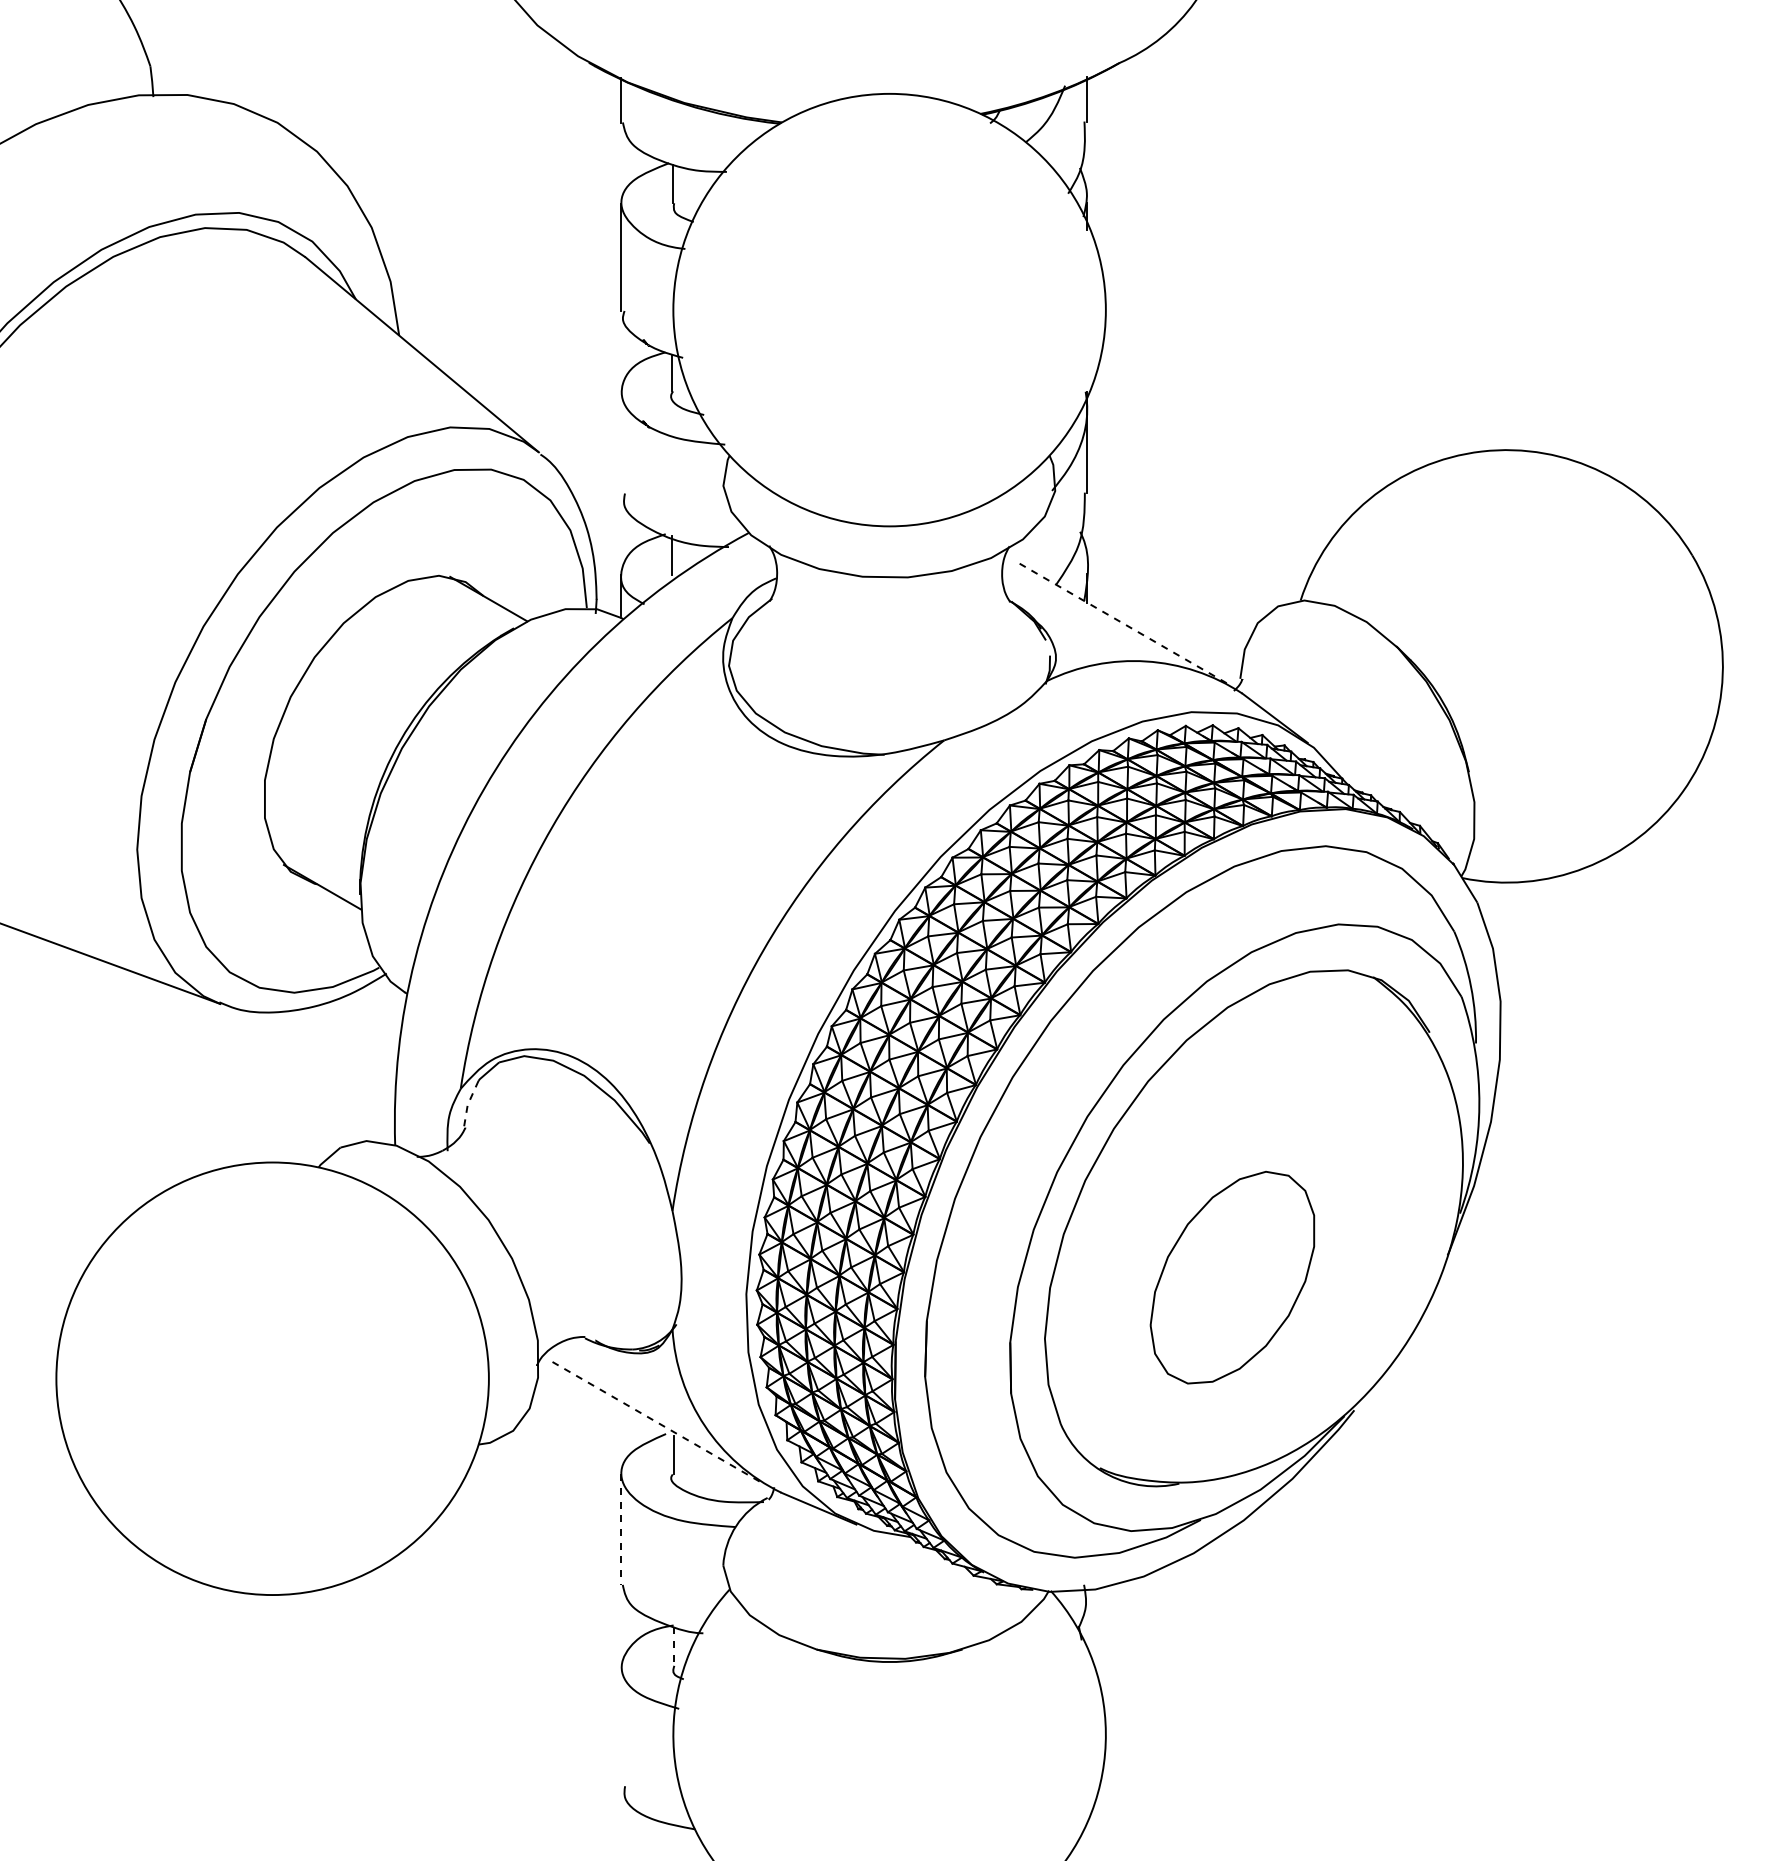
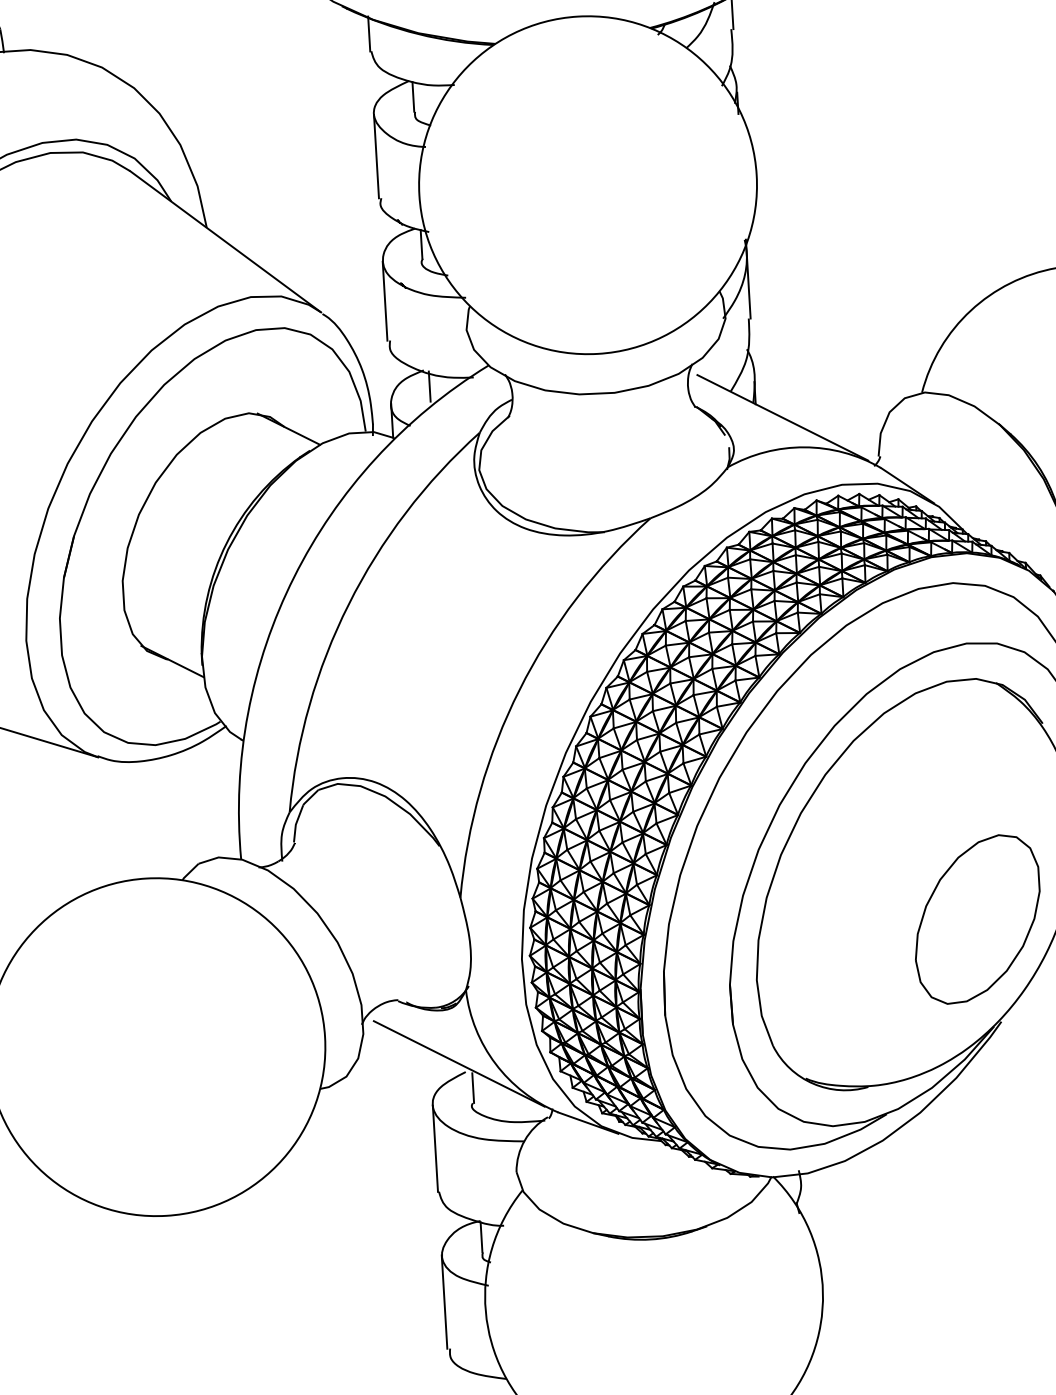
line: (621, 442) -> (385, 300), added
line: (1120, 621) -> (782, 417), dashed -> solid
line: (468, 1104) -> (296, 824), dashed -> solid
part: (1232, 1277) -> (977, 919), moved
line: (658, 1423) -> (459, 1064), dashed -> solid
line: (621, 1530) -> (435, 1149), dashed -> solid
line: (673, 1646) -> (481, 1237), dashed -> solid
line: (621, 1726) -> (444, 1302), added

